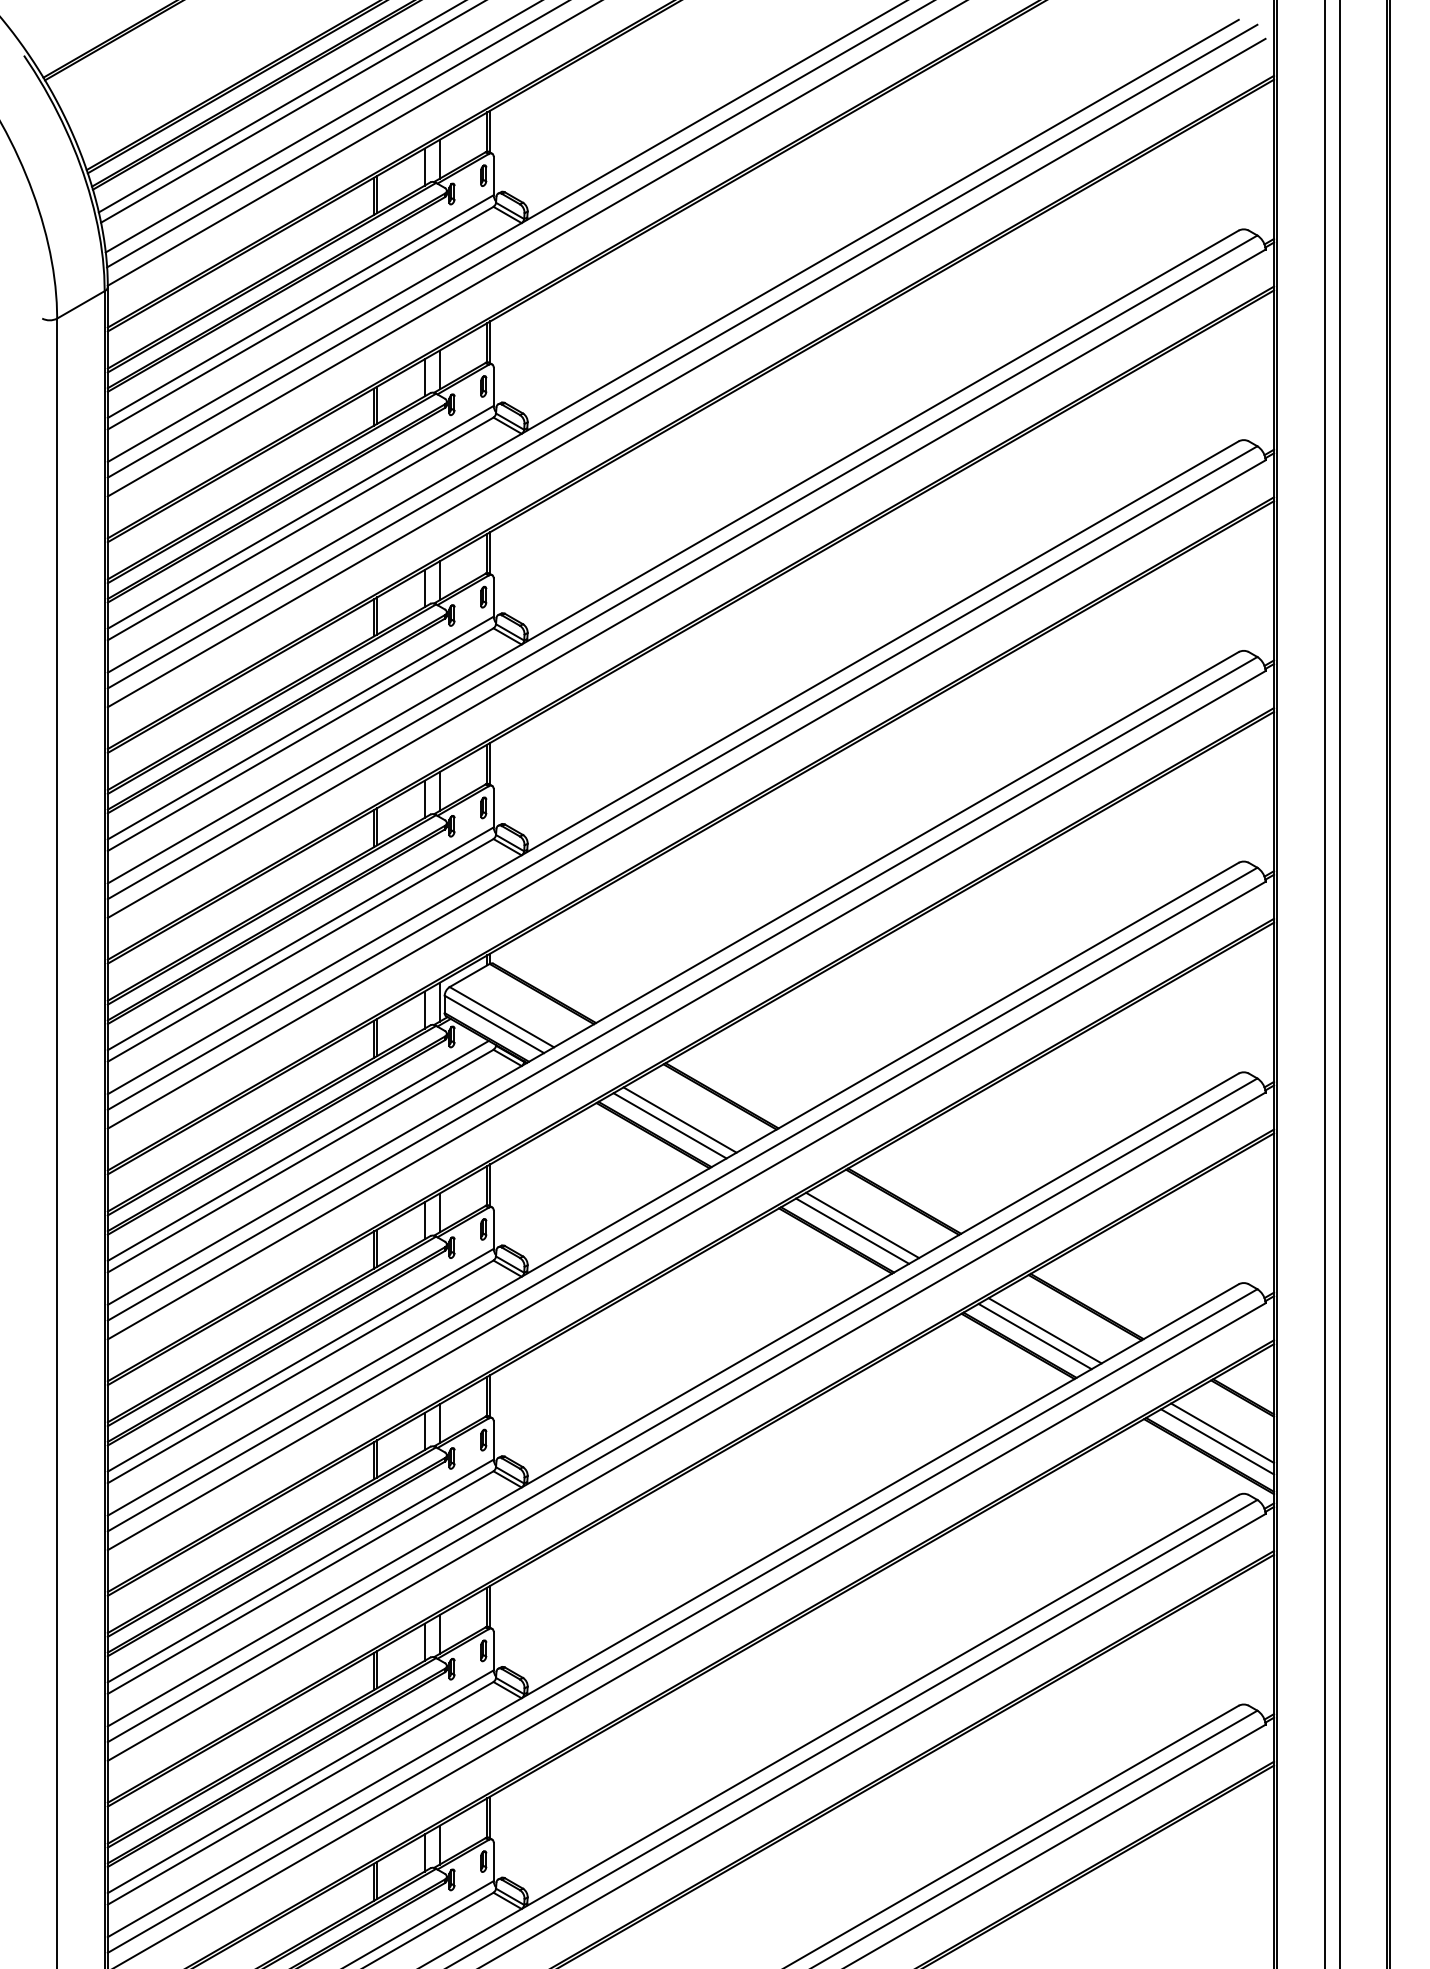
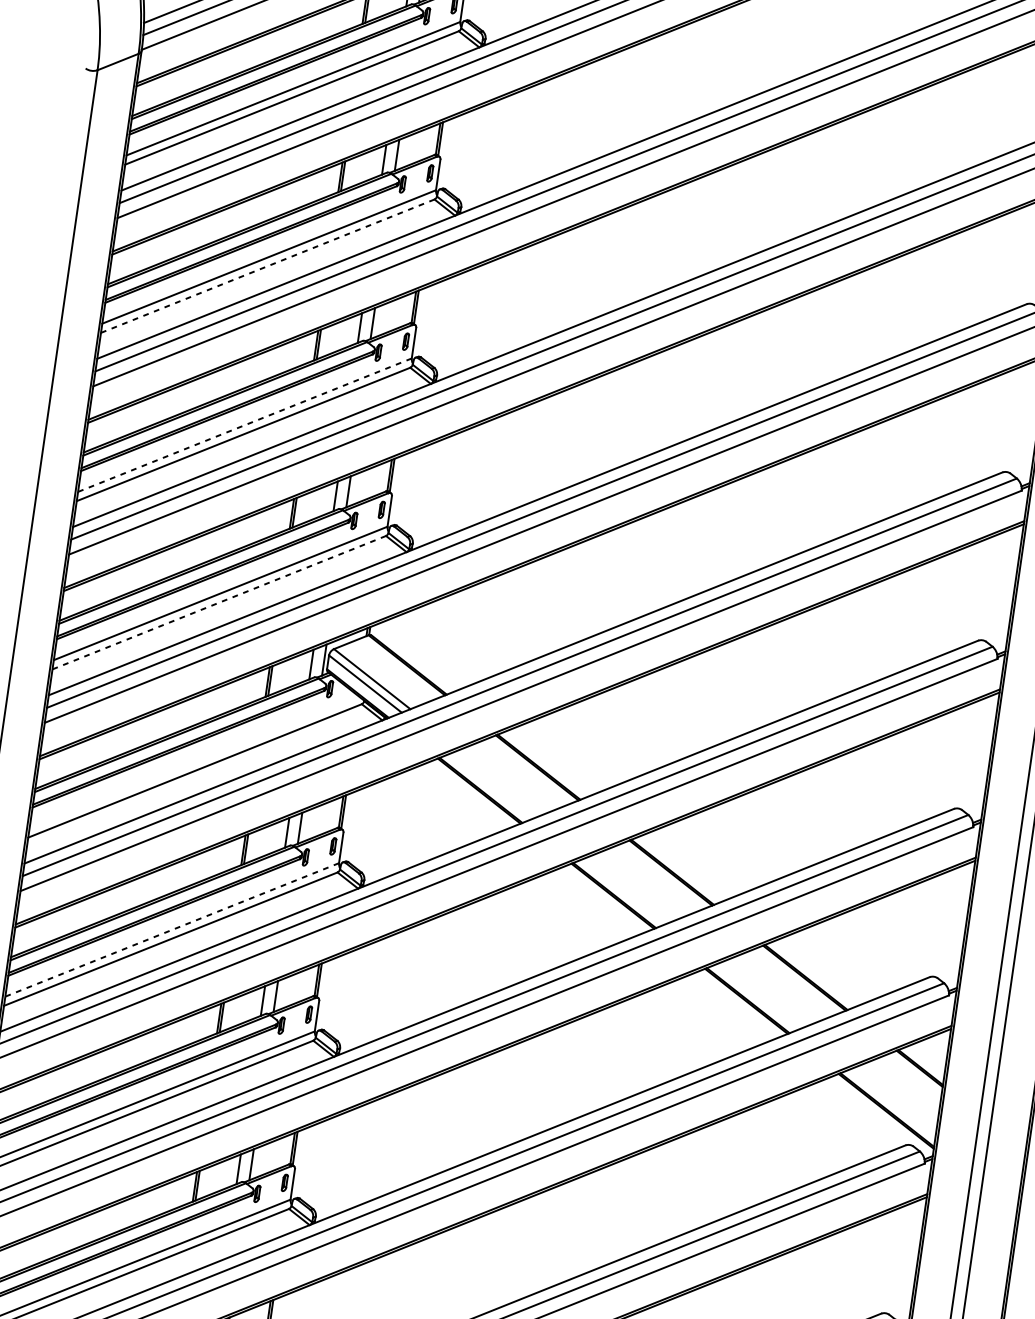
line: (300, 528) -> (267, 265), solid -> dashed
line: (300, 728) -> (244, 425), solid -> dashed
line: (300, 950) -> (219, 602), solid -> dashed
line: (679, 1119) -> (502, 781), removed
line: (669, 1125) -> (493, 784), removed
line: (297, 1150) -> (193, 762), removed
line: (862, 1225) -> (636, 886), removed
line: (852, 1230) -> (627, 889), removed
line: (1044, 1330) -> (769, 991), removed
line: (1034, 1336) -> (760, 995), removed
line: (300, 1360) -> (171, 930), solid -> dashed
line: (1222, 1432) -> (899, 1093), removed
line: (1217, 1441) -> (894, 1100), removed

